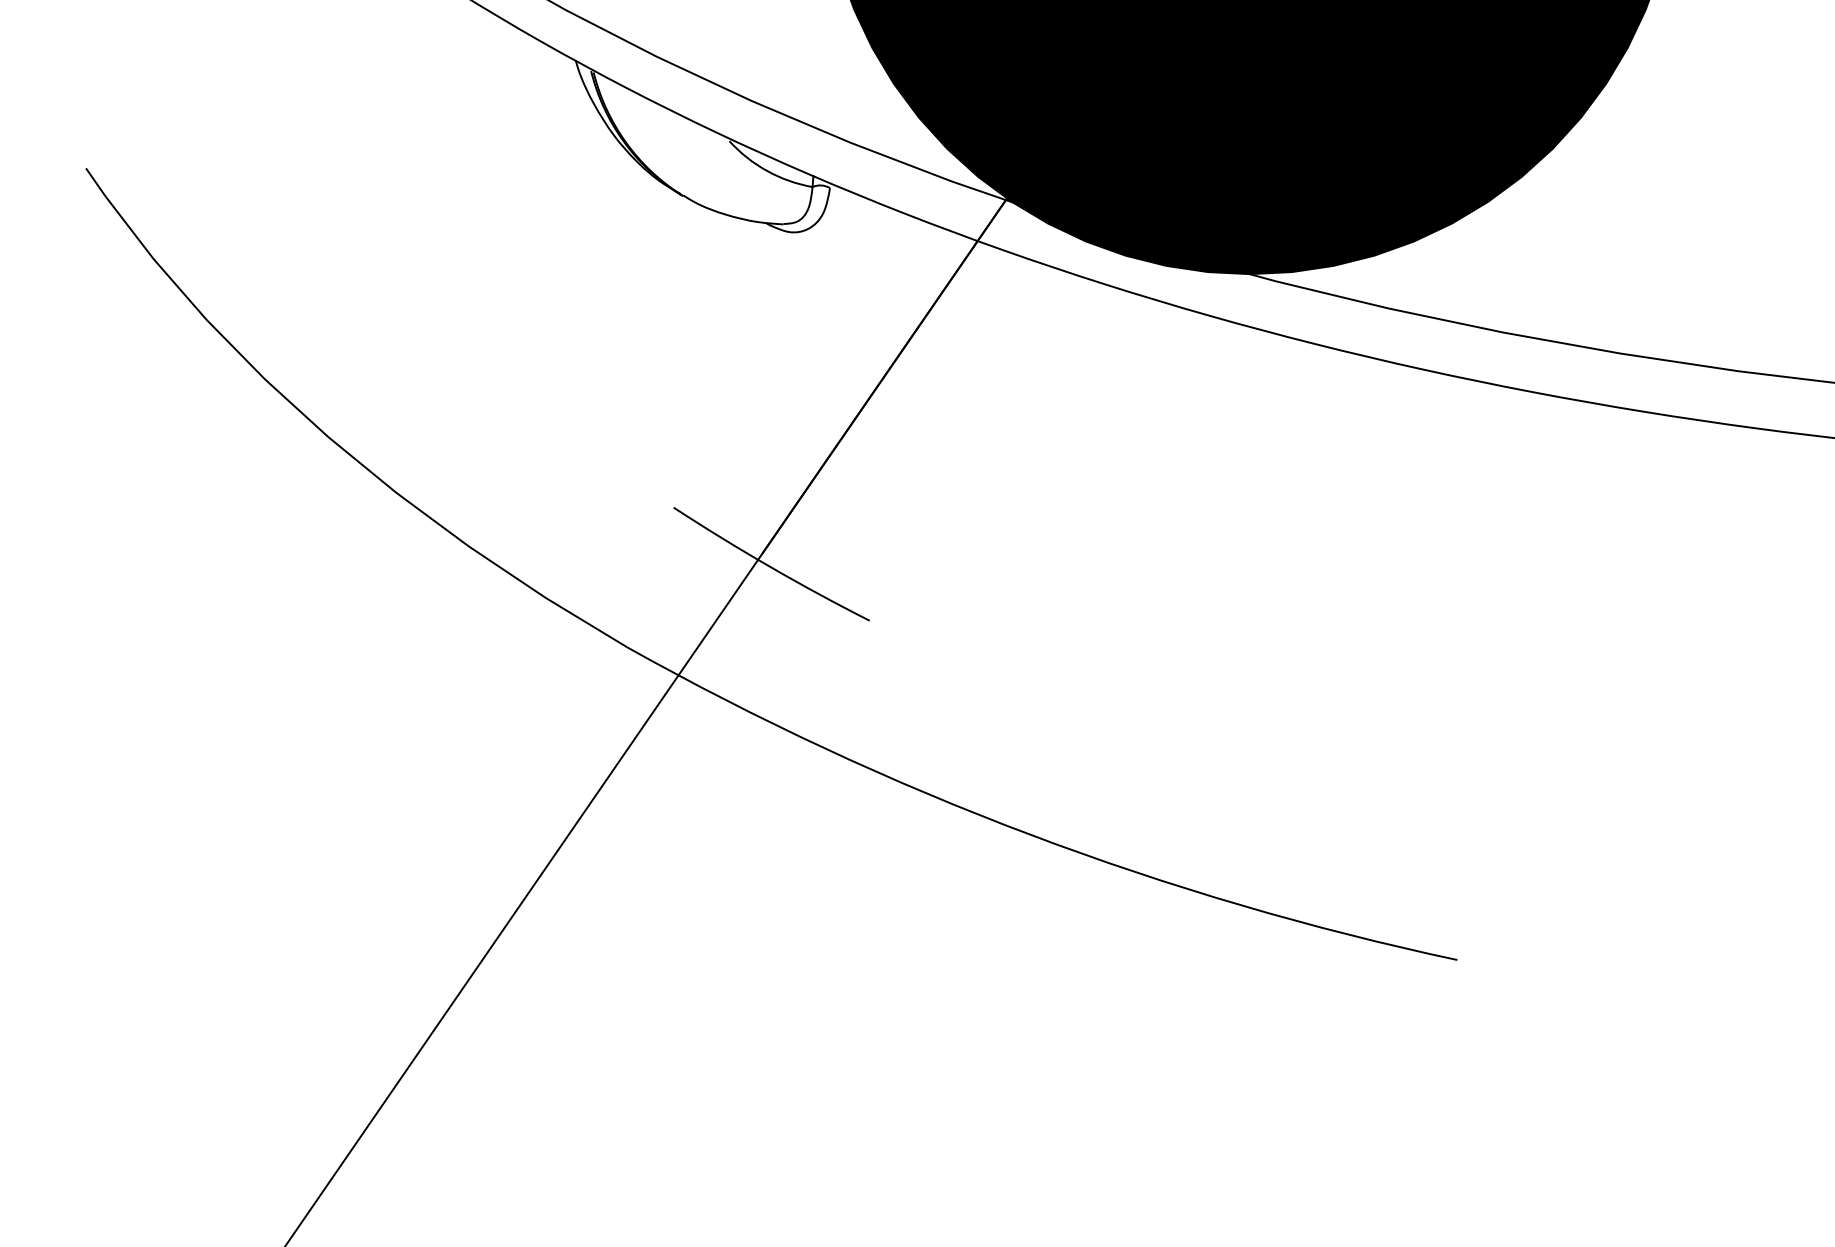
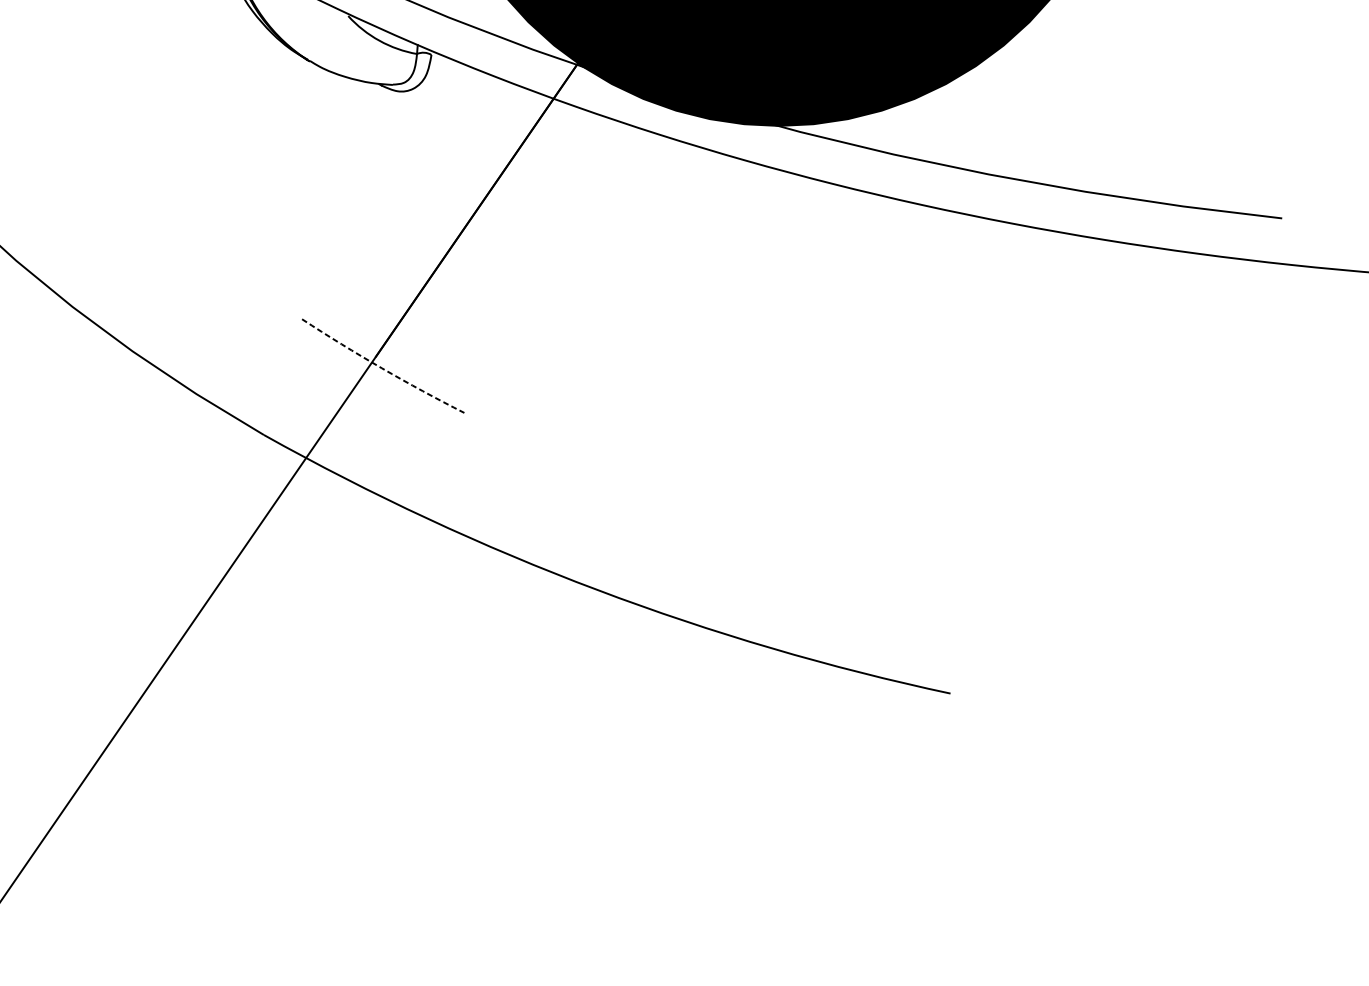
arc: (770, 566) -> (382, 367), solid -> dashed

